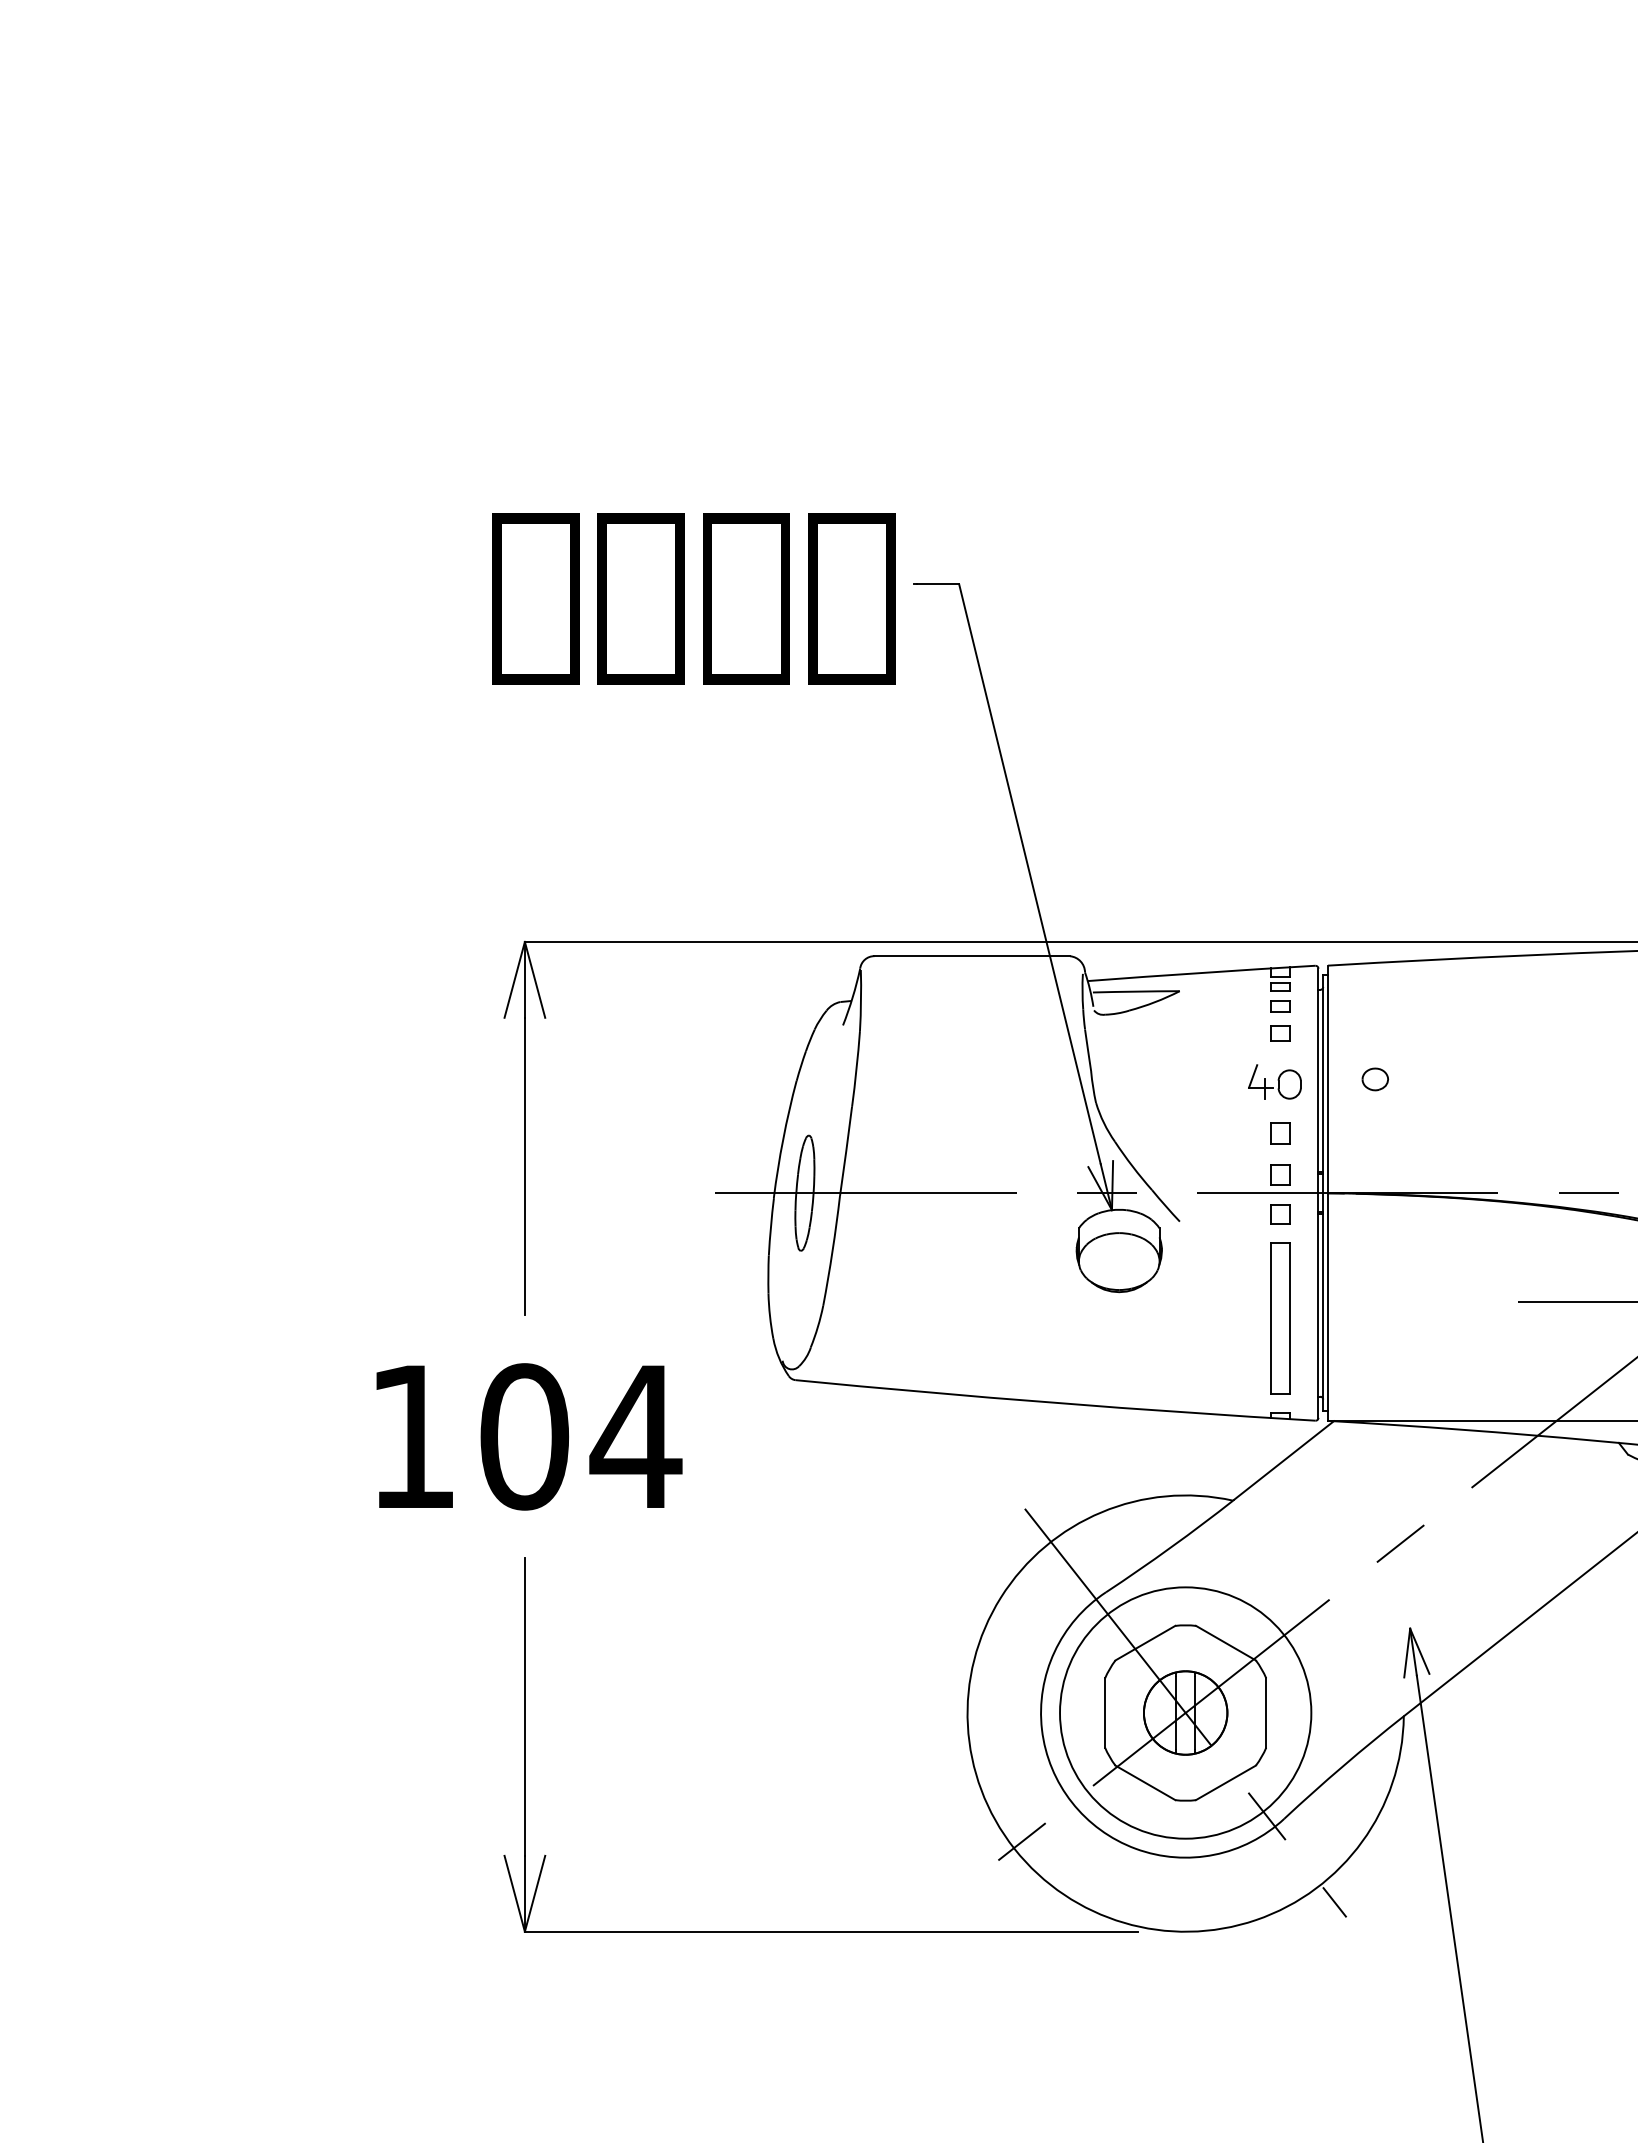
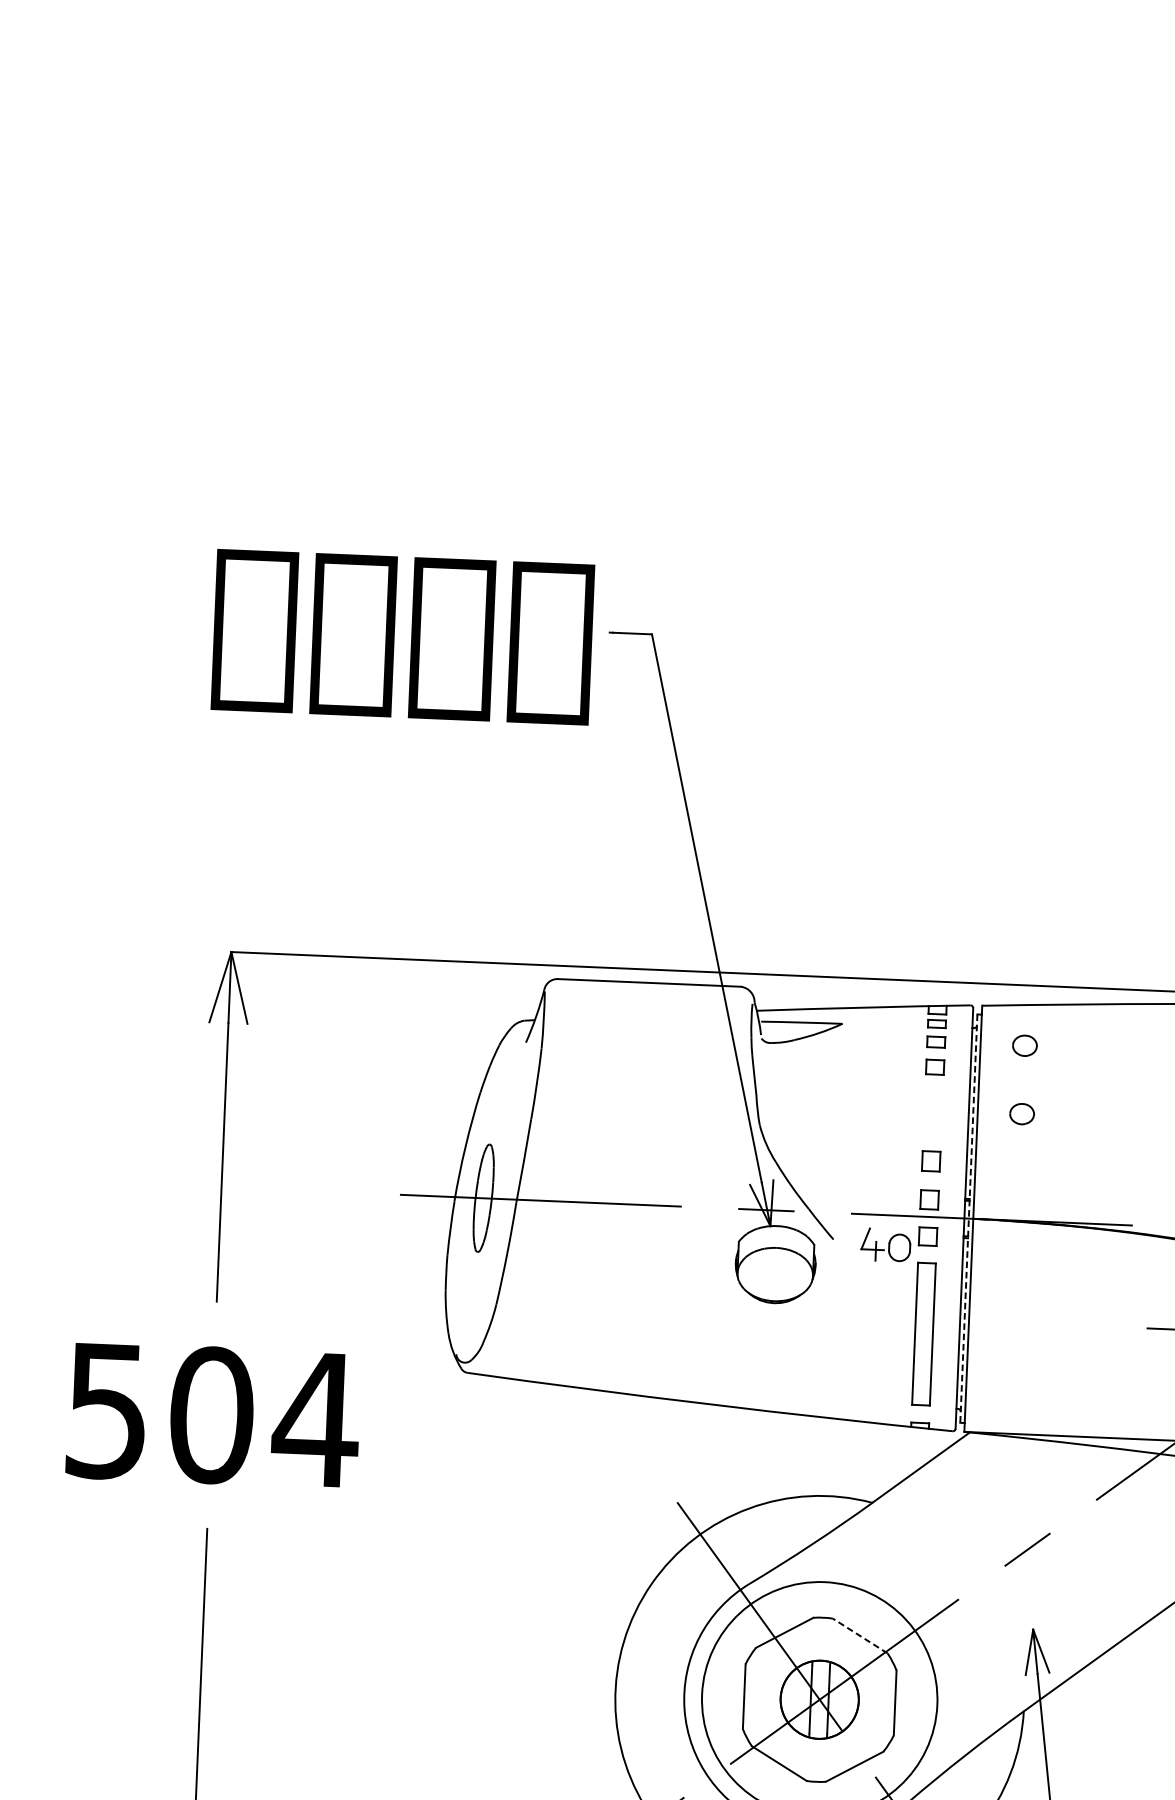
part: (1375, 1006) -> (1025, 1045), added
part: (1274, 1081) -> (885, 1244), moved
line: (1323, 1193) -> (969, 1218), solid -> dashed
text: (412, 1437) -> (106, 1411), 104 -> 504
line: (1225, 1643) -> (859, 1636), solid -> dashed

